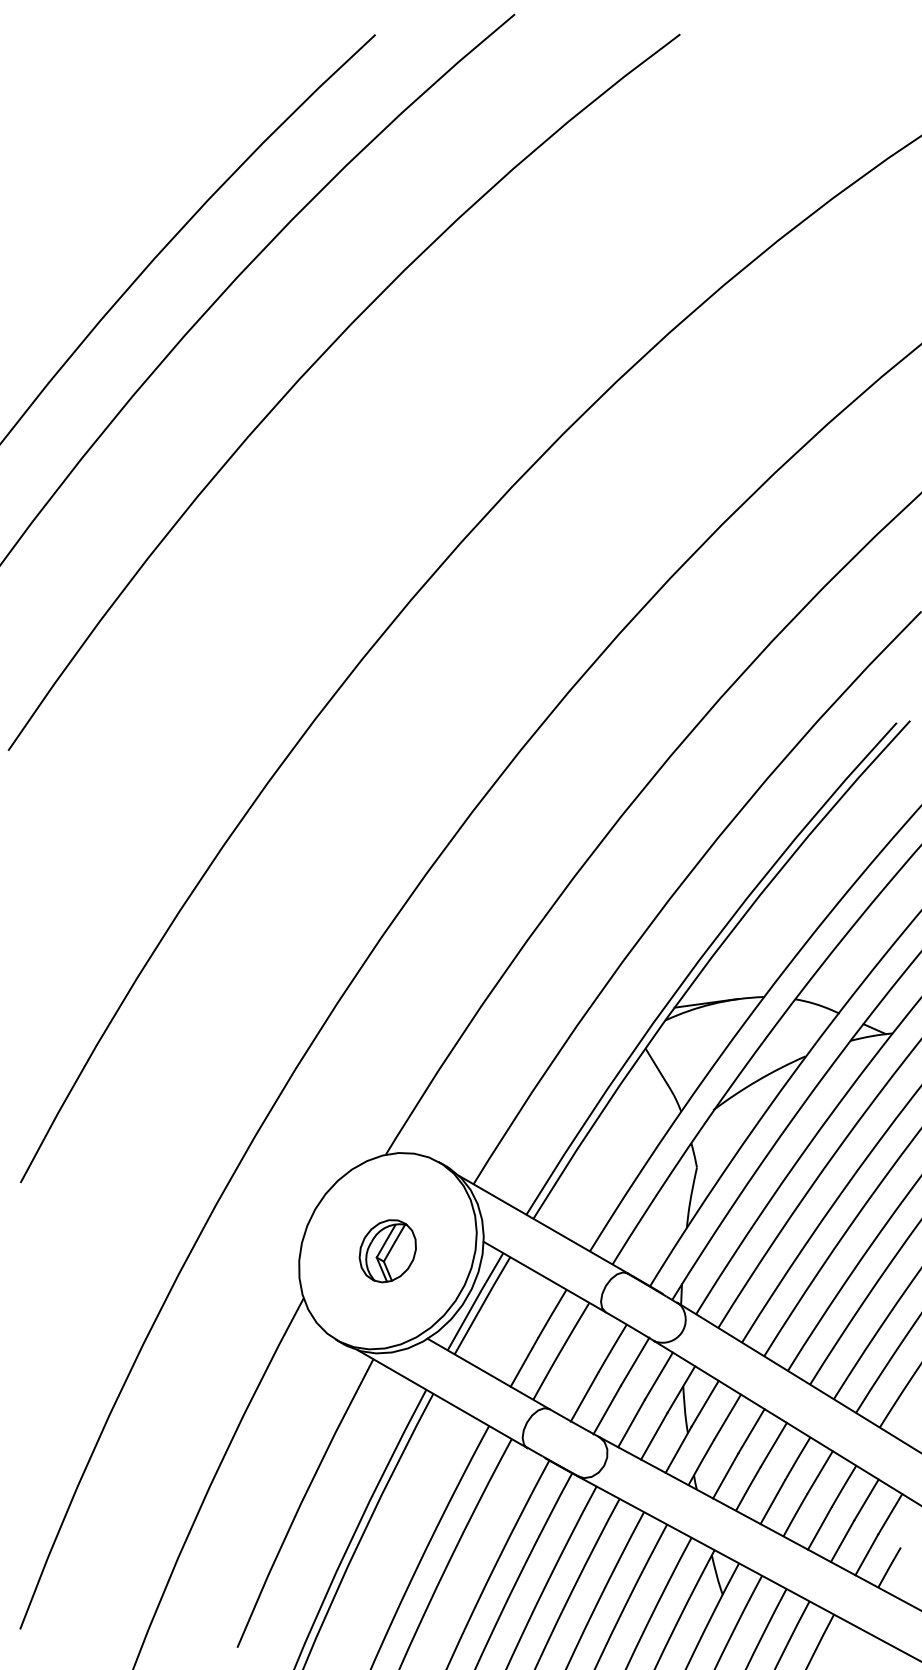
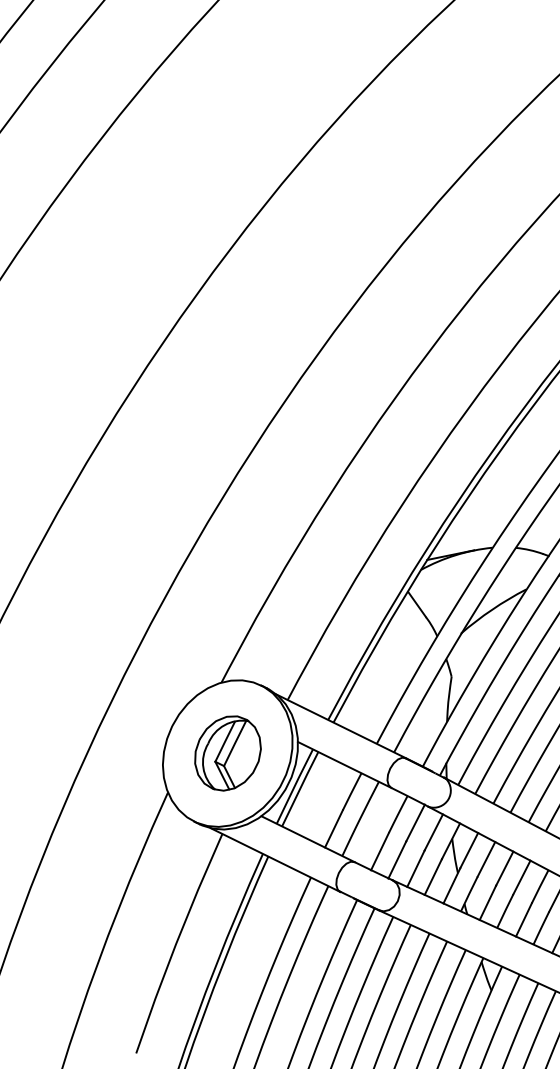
part: (387, 1251) -> (227, 753), size x1.6

